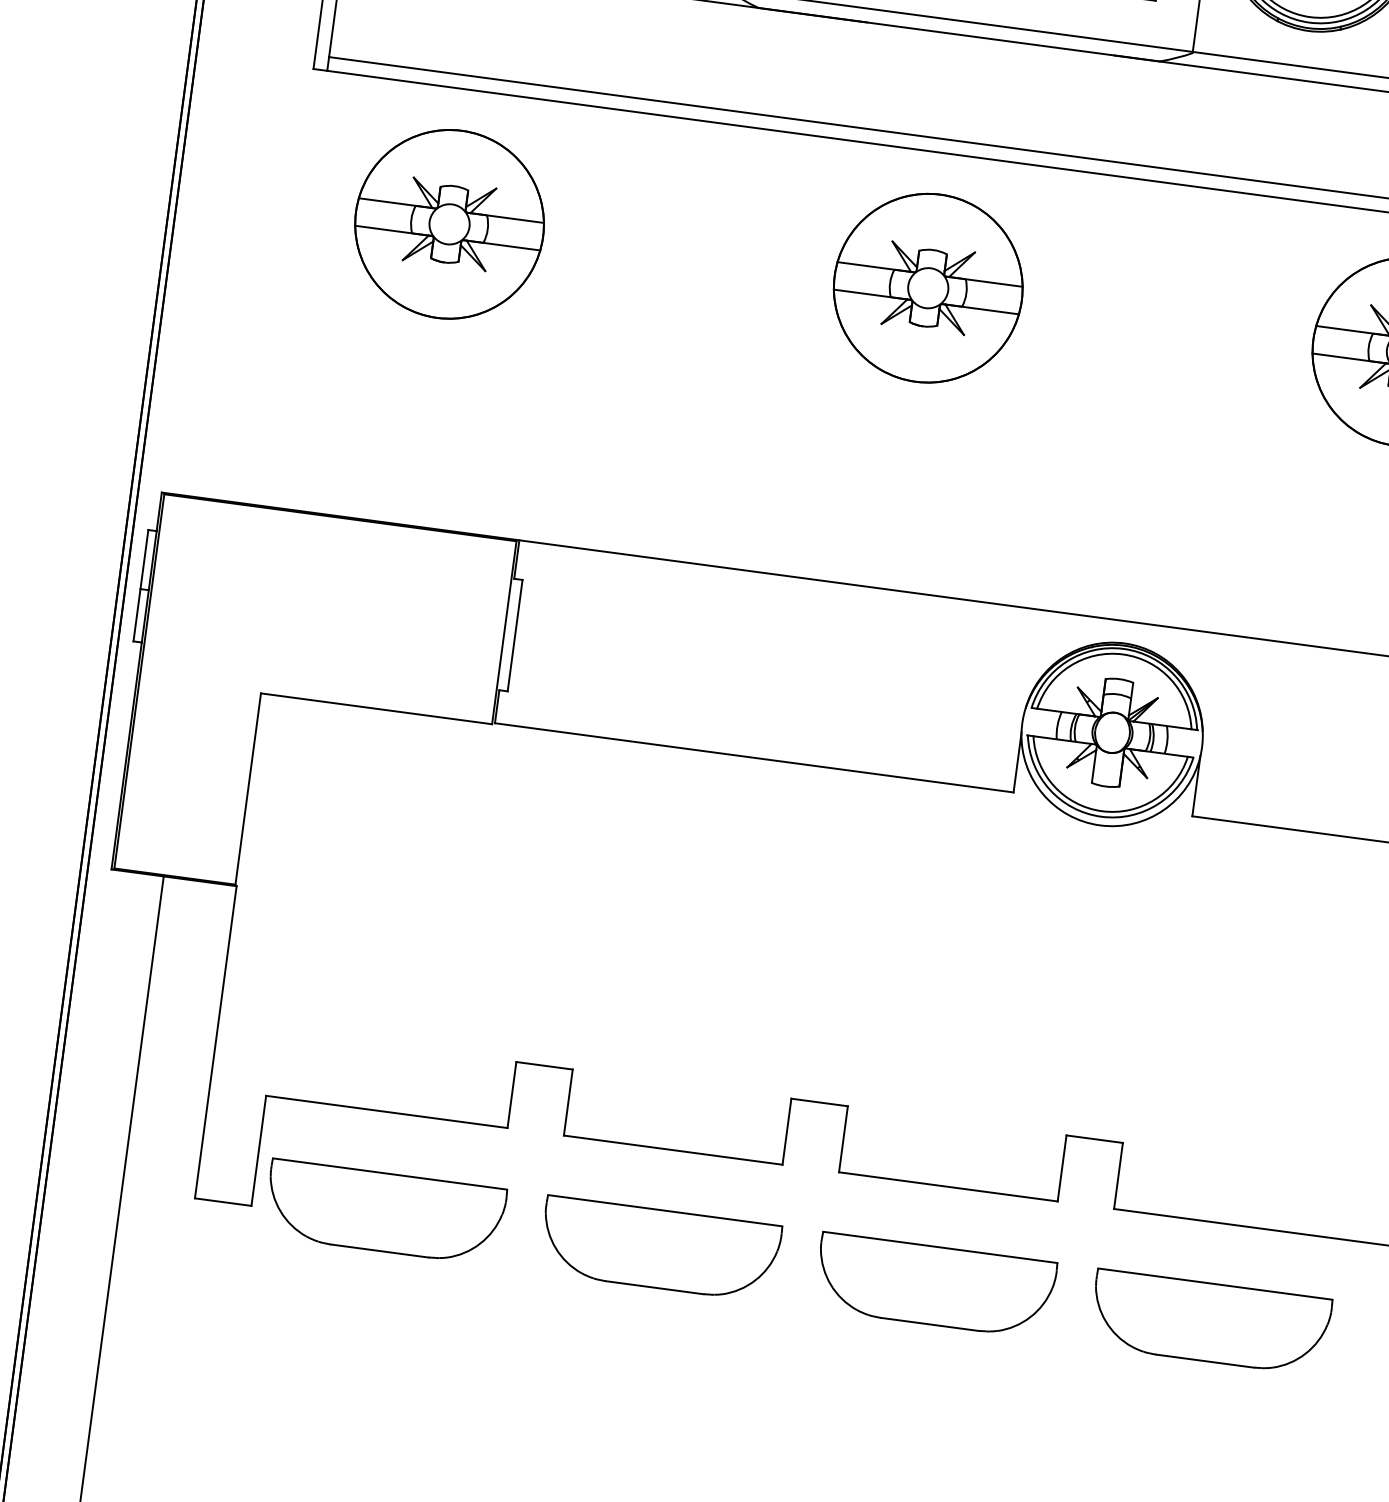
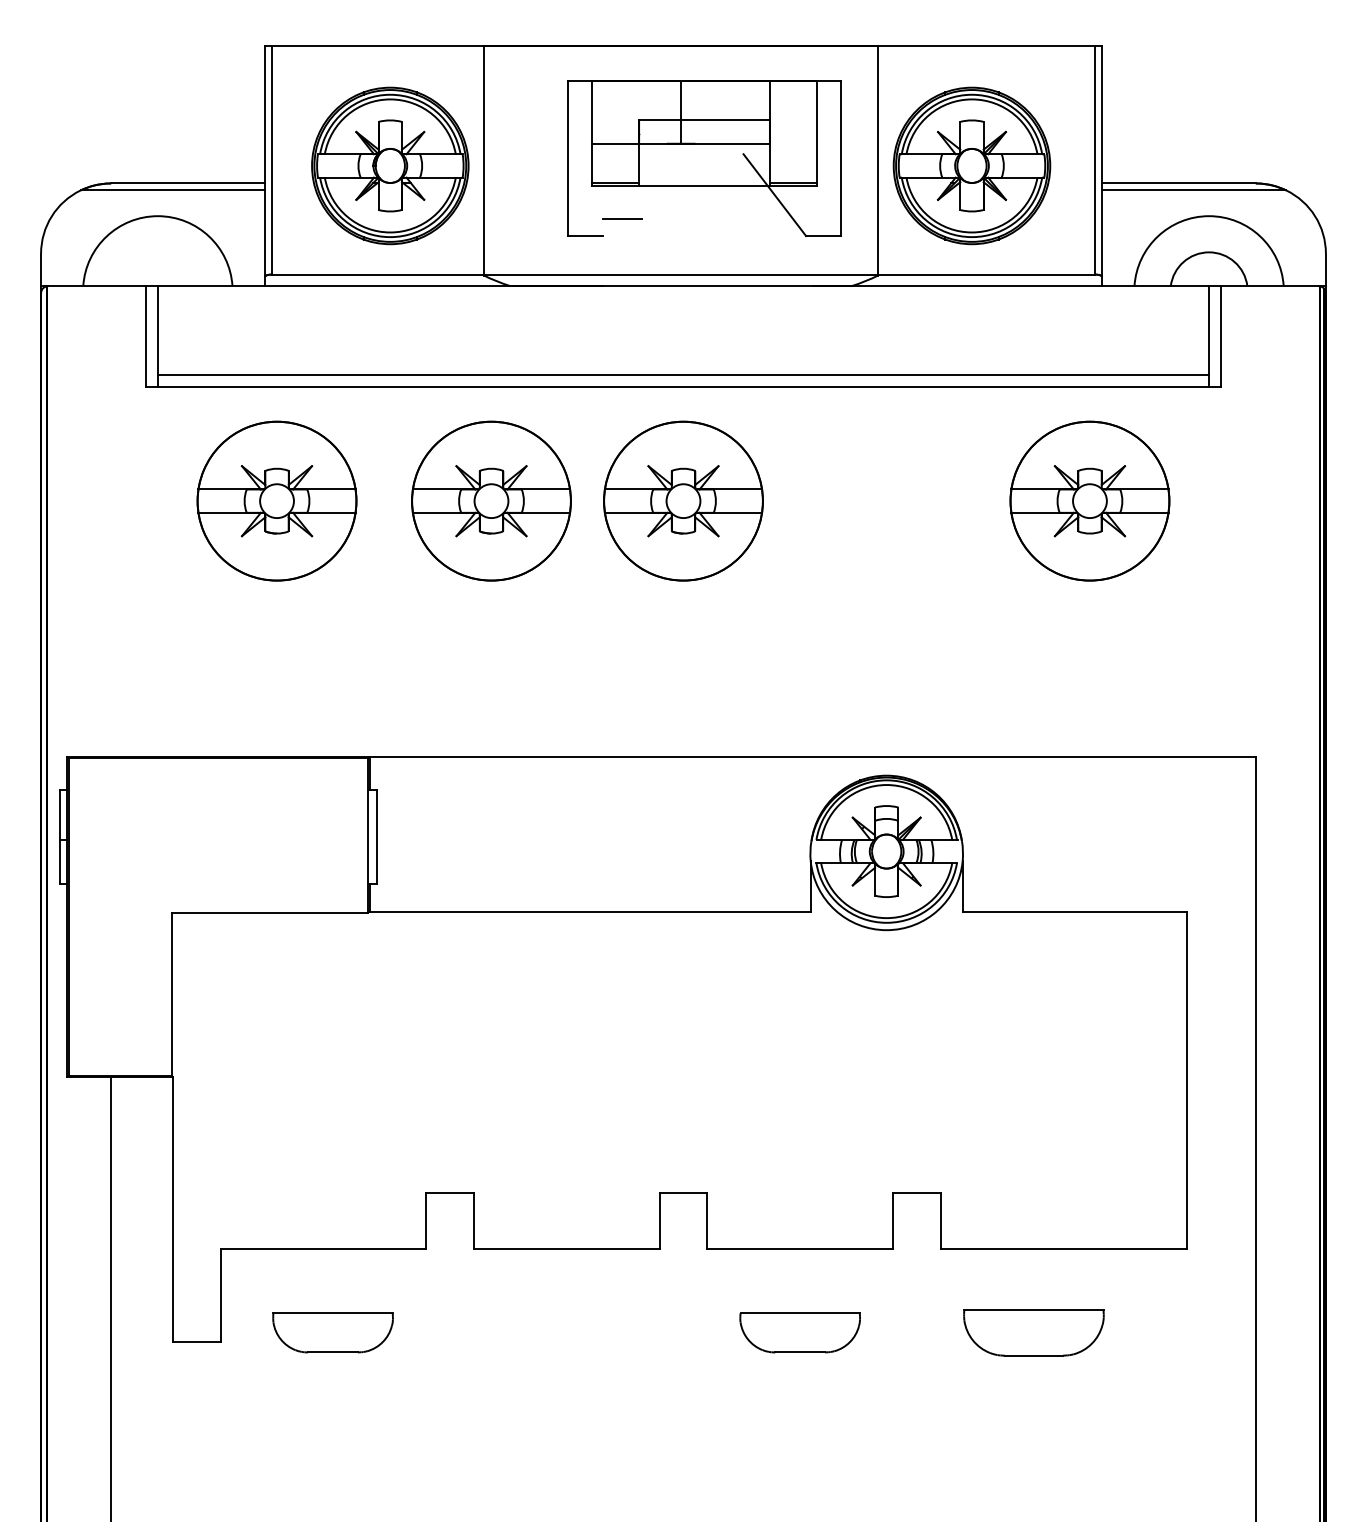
part: (702, 257) -> (491, 500), added
part: (384, 1212) -> (332, 1332), size x0.6
part: (659, 1248) -> (566, 1332), removed
part: (934, 1285) -> (799, 1332), size x0.6
part: (1209, 1322) -> (1033, 1332), size x0.7

